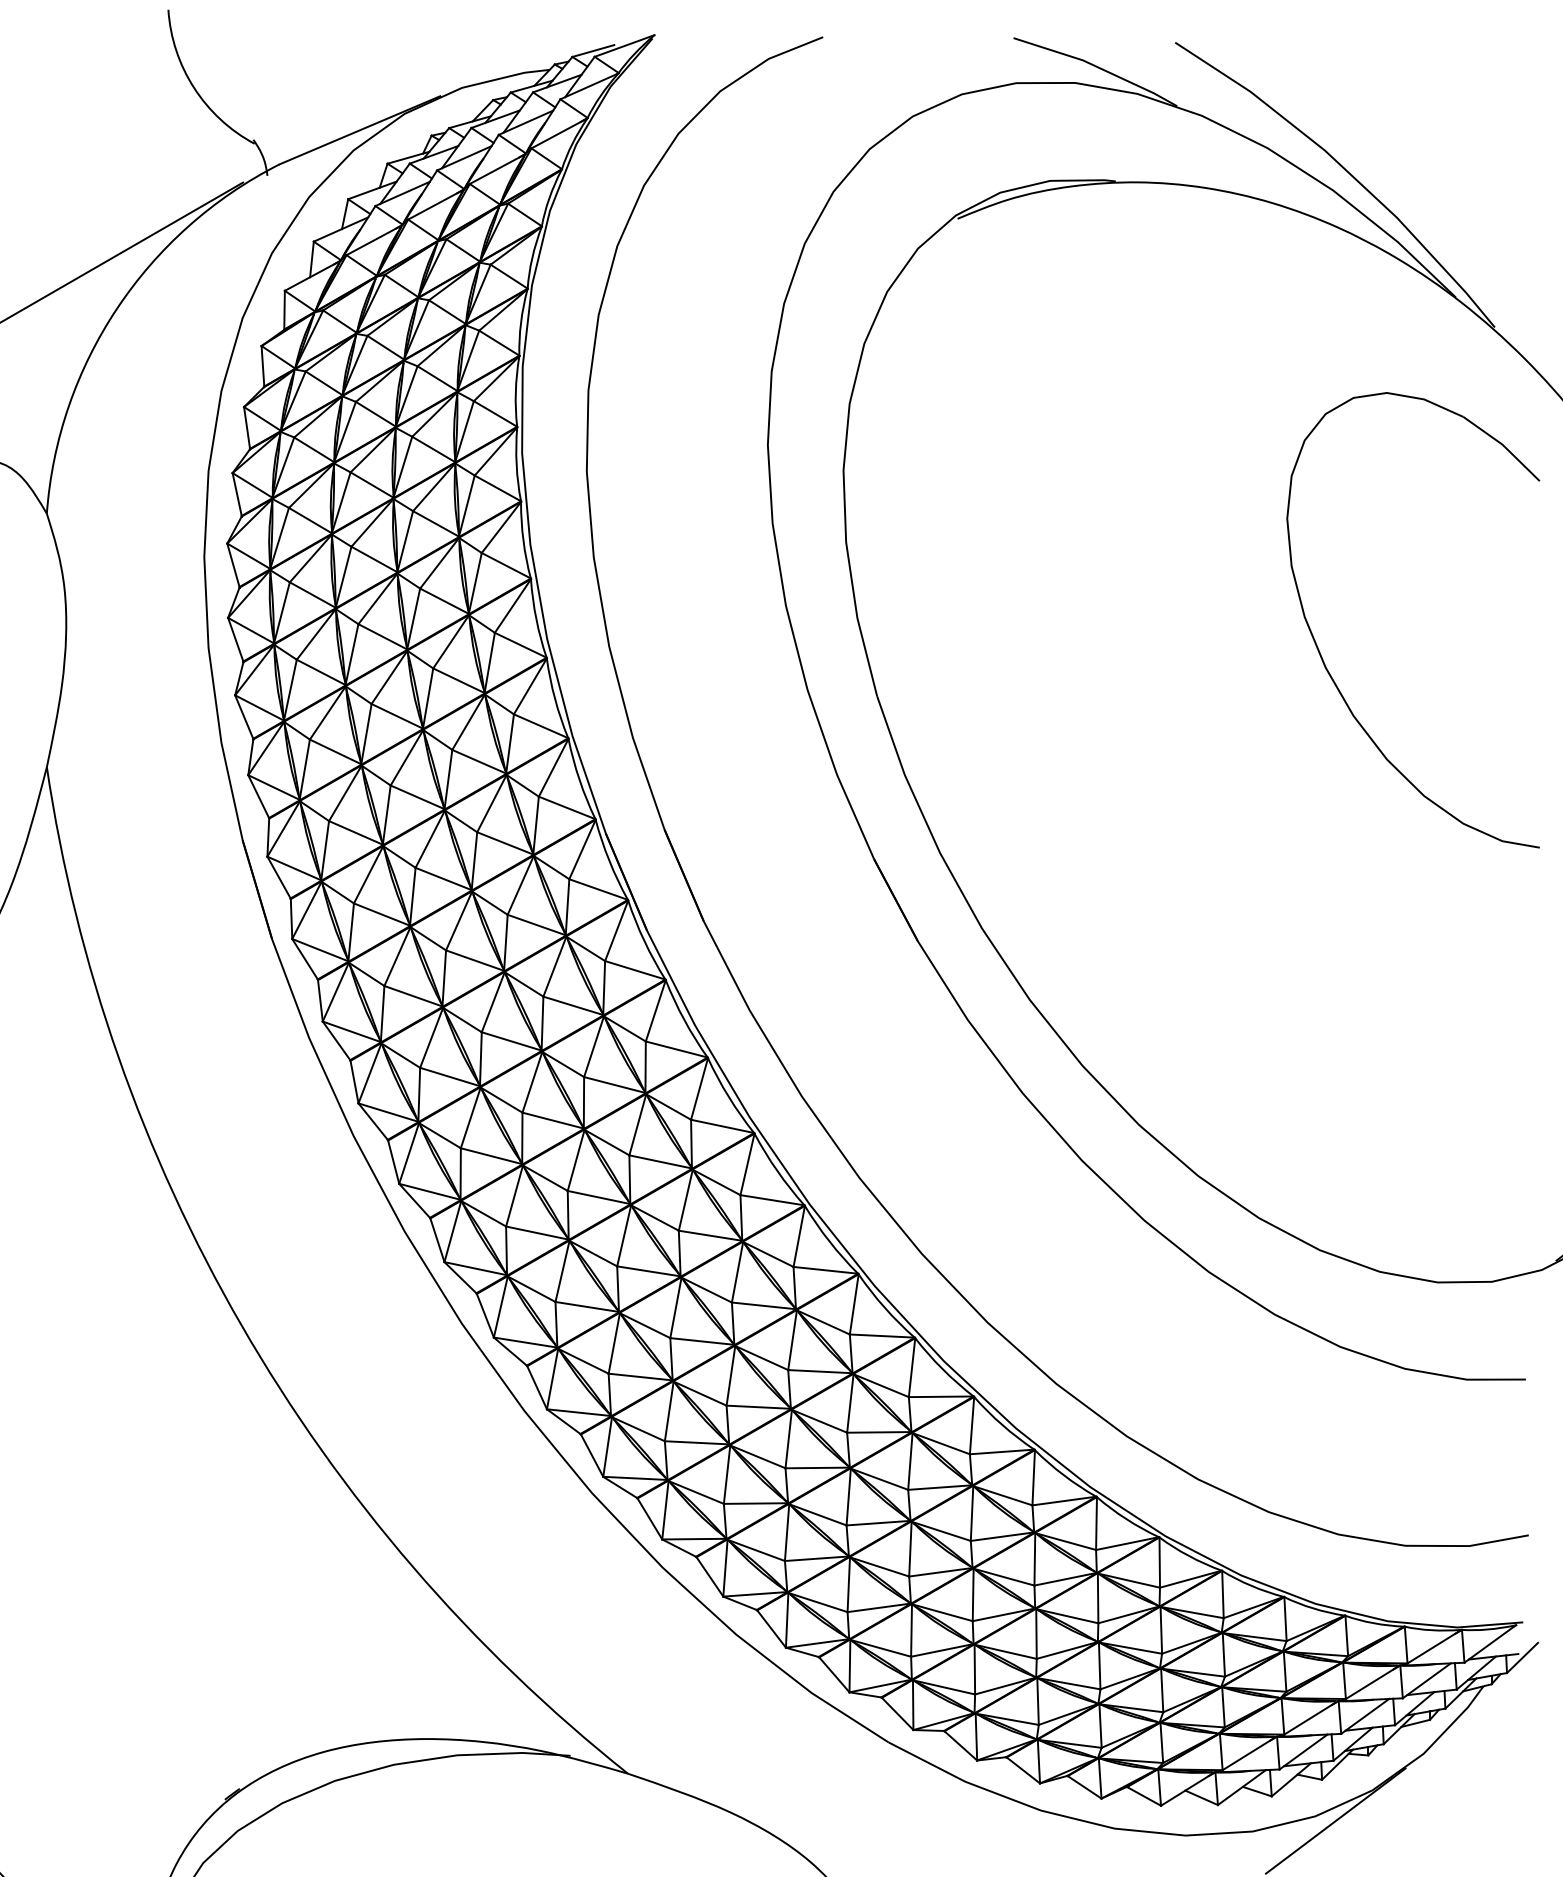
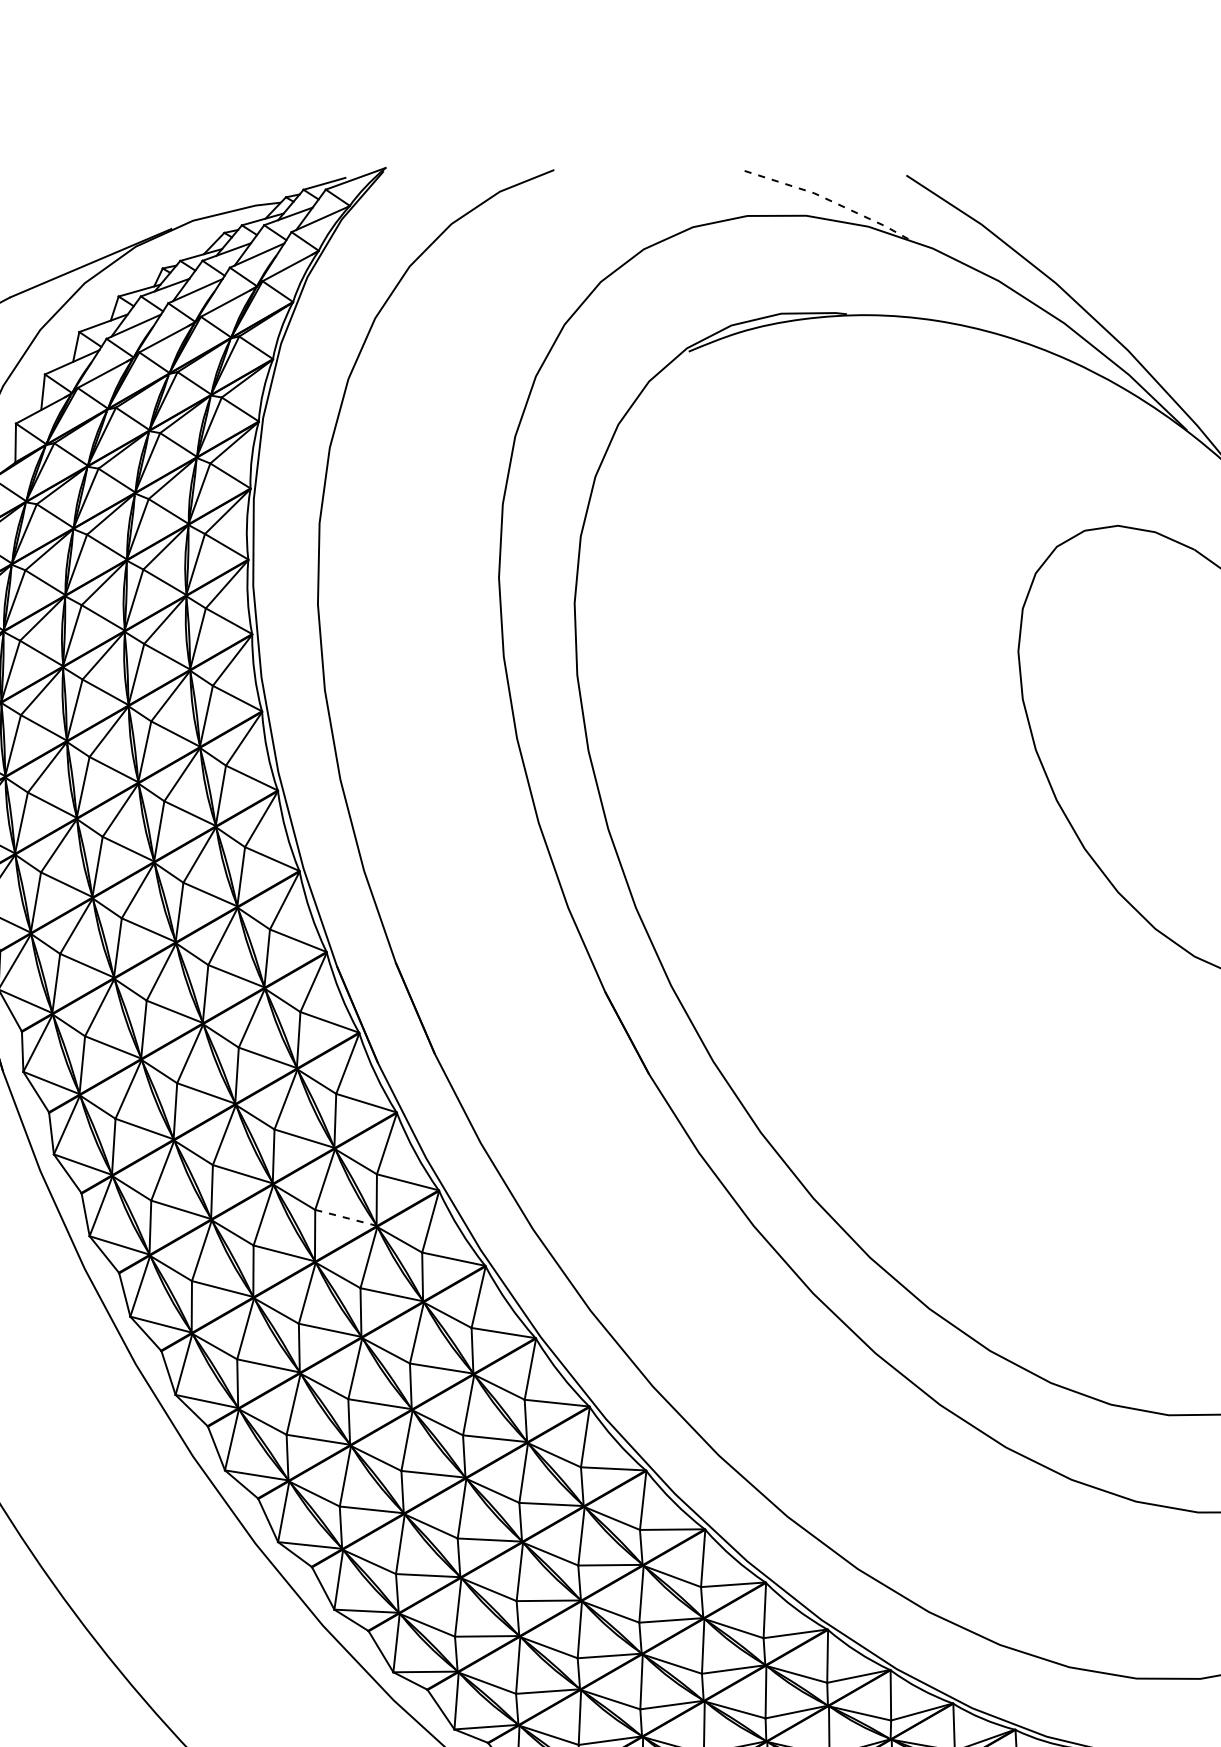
line: (1098, 67) -> (829, 200), solid -> dashed
line: (614, 1085) -> (345, 1218), solid -> dashed

